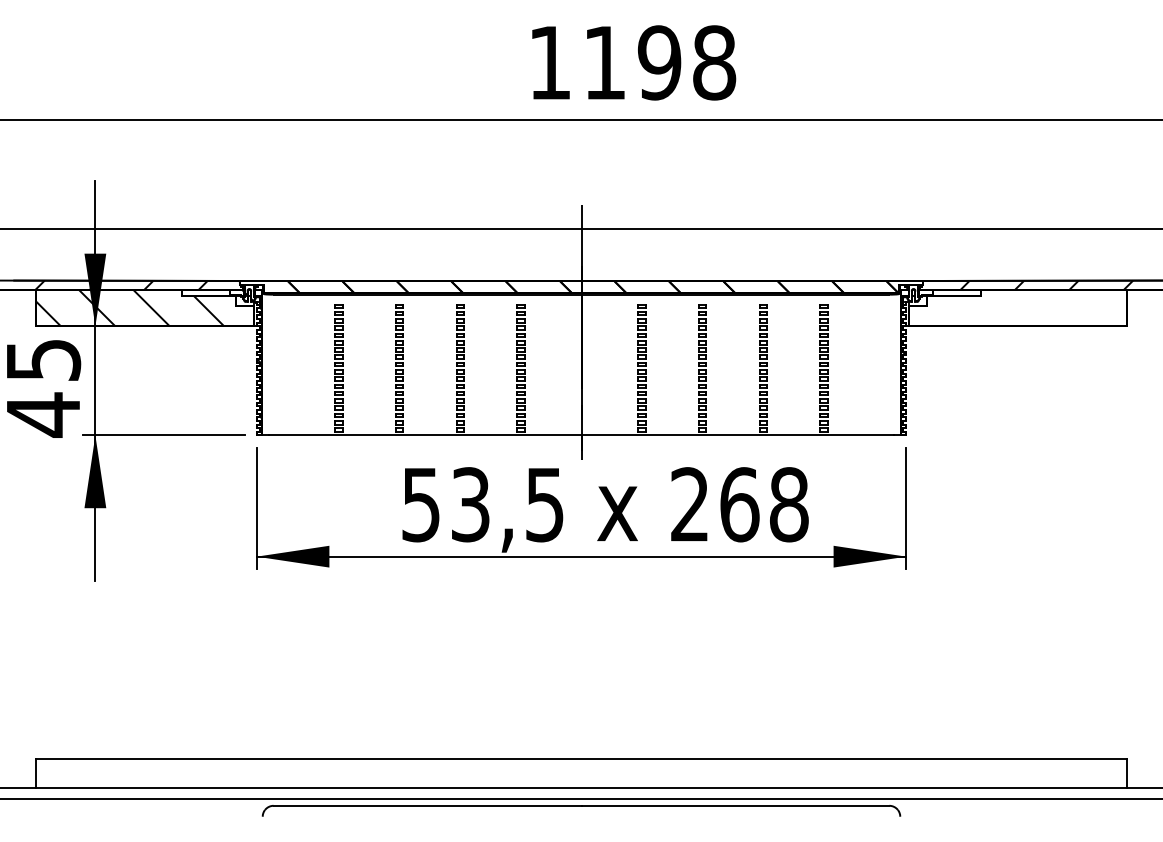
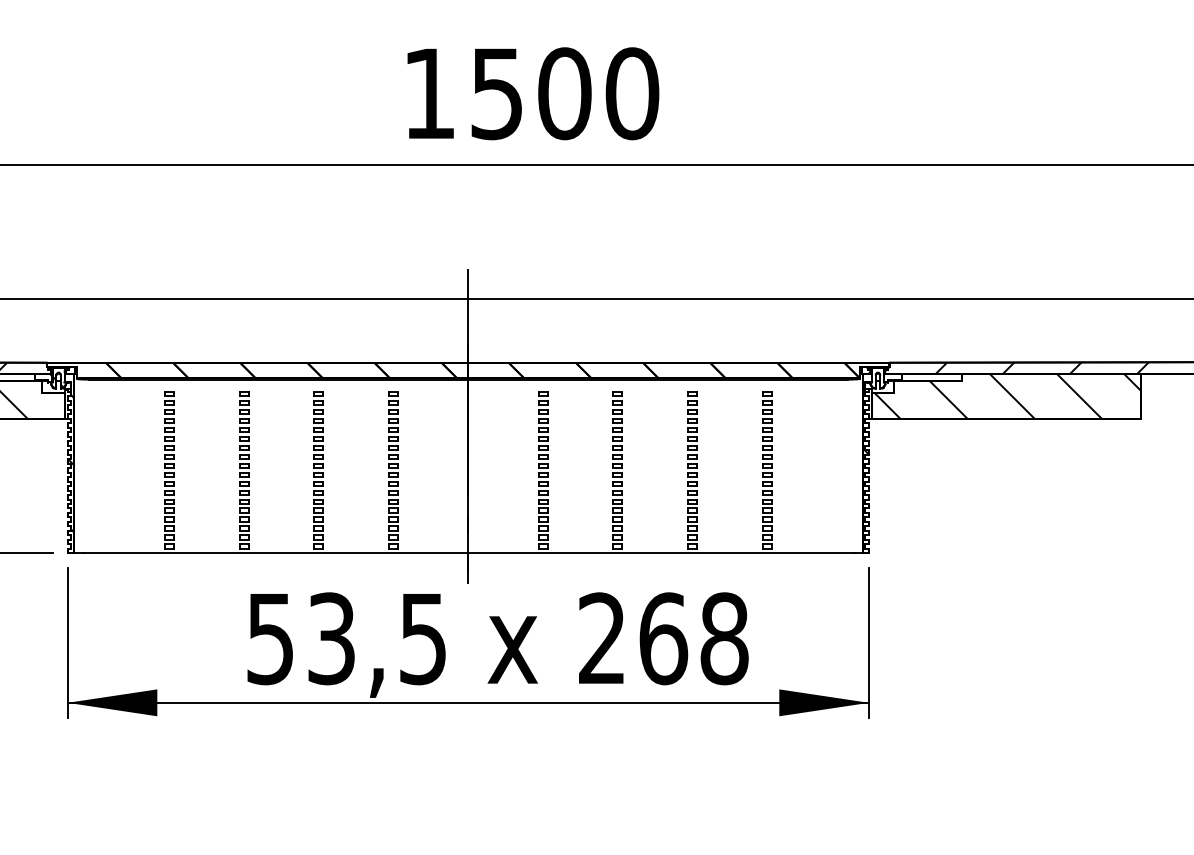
text: (660, 62) -> (565, 93), 1198 -> 1500
hatch: (1018, 308) -> (1007, 396), added

